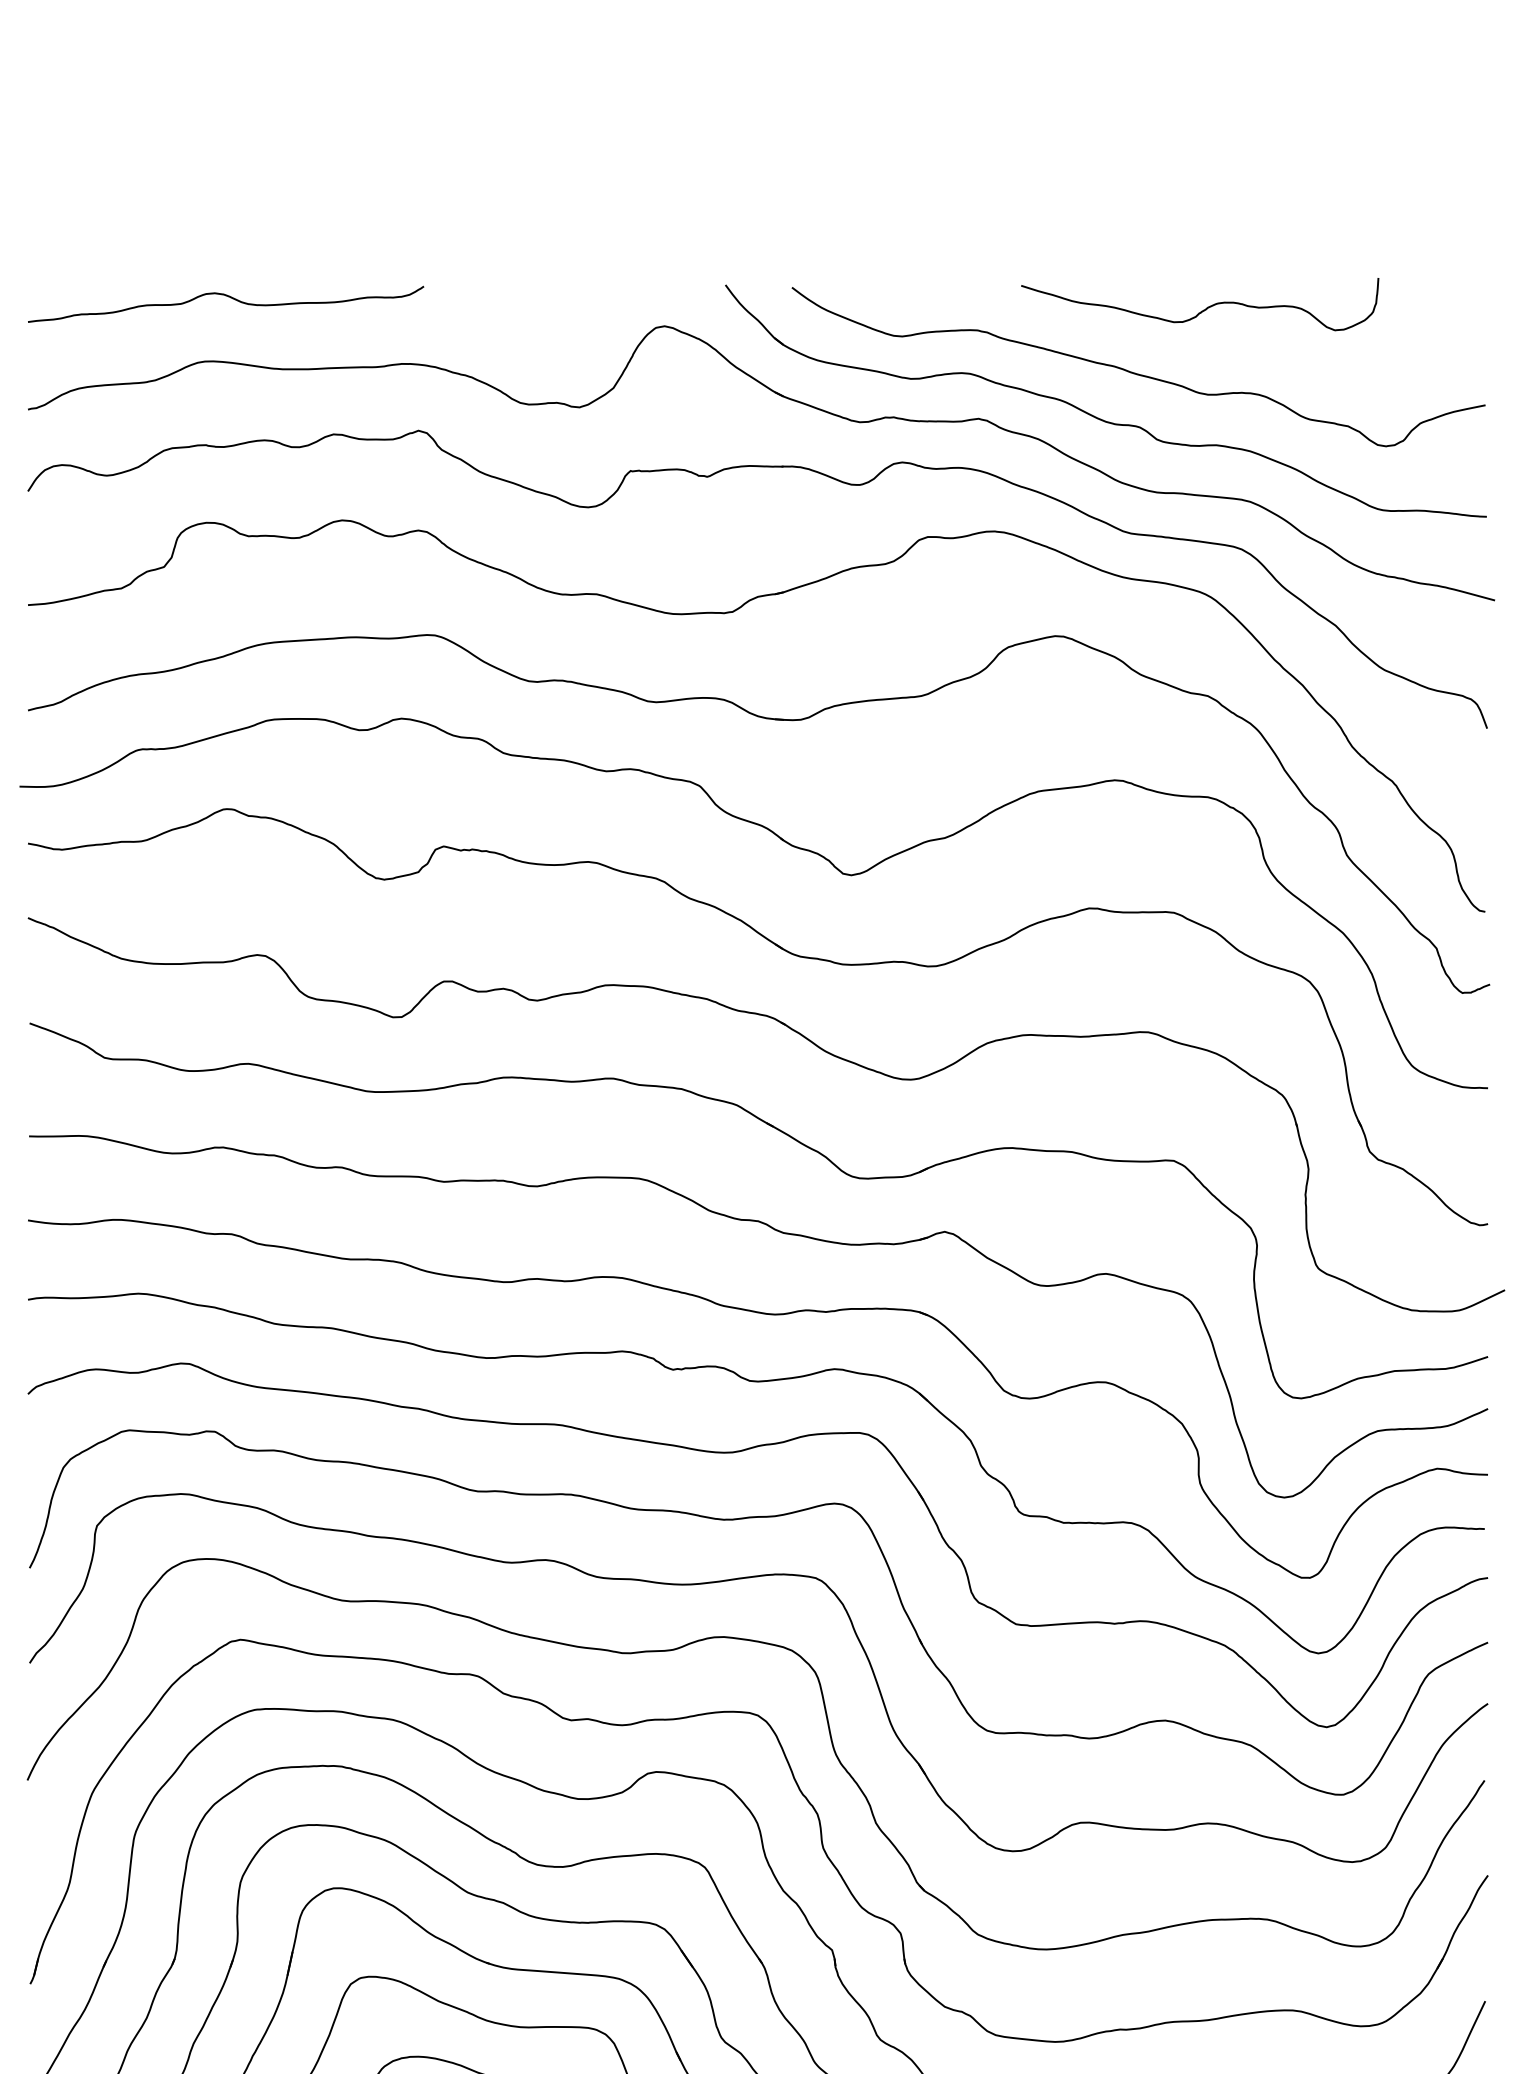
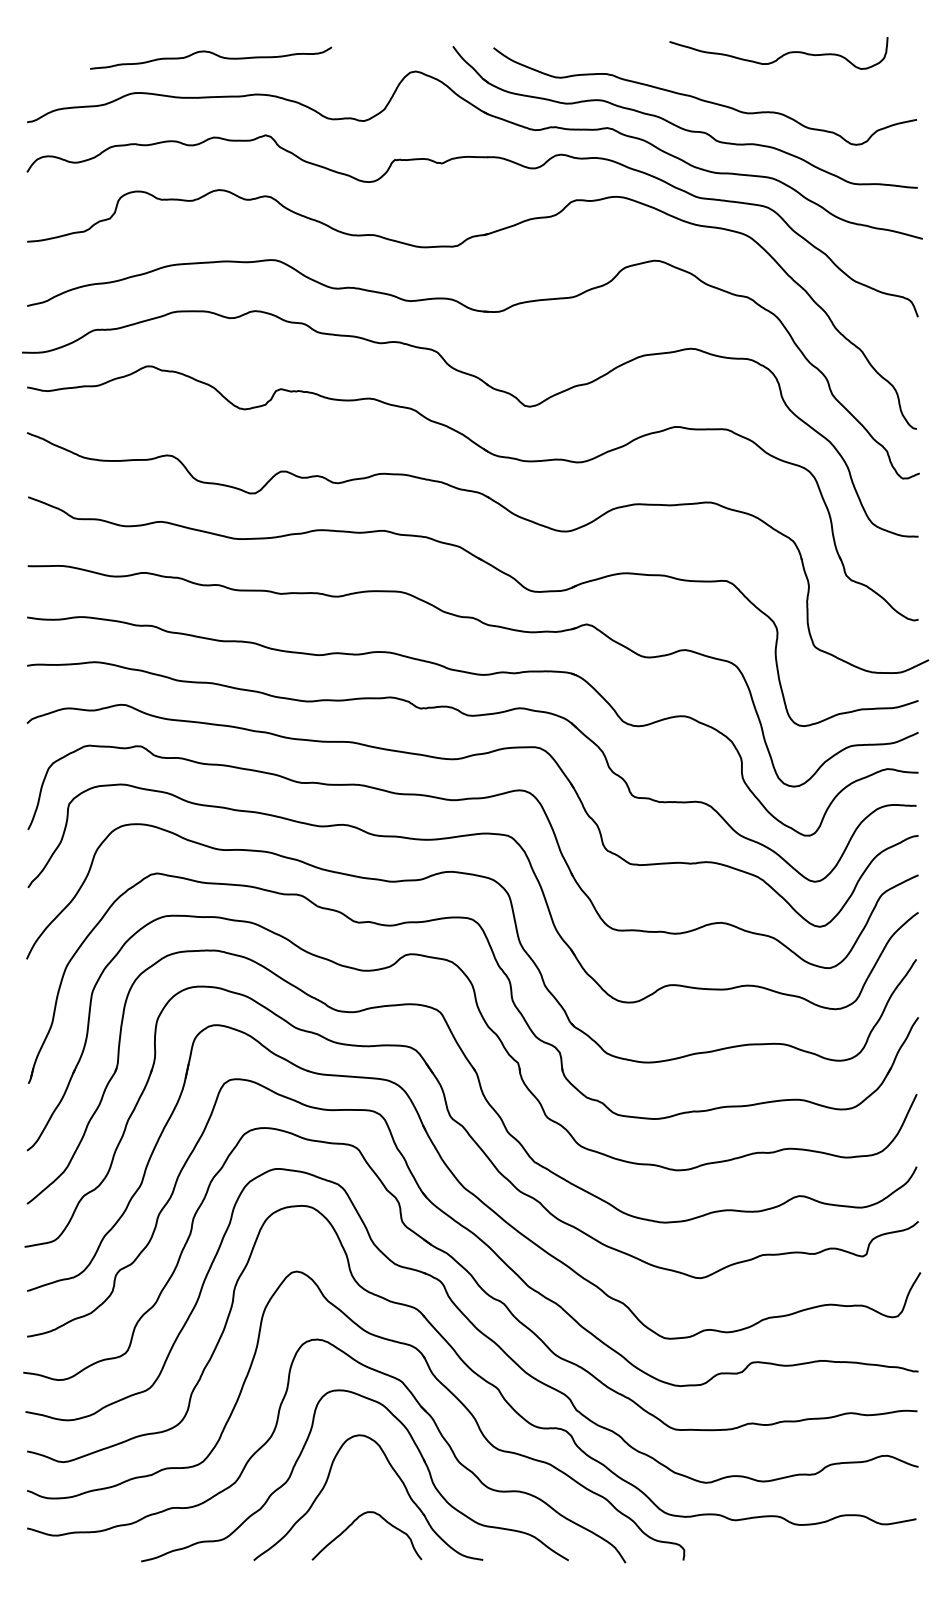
curve: (228, 298) -> (212, 54), moved
curve: (1201, 309) -> (779, 56), moved

